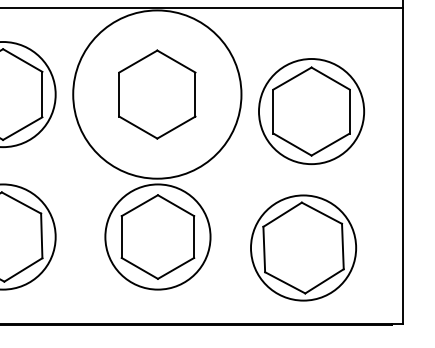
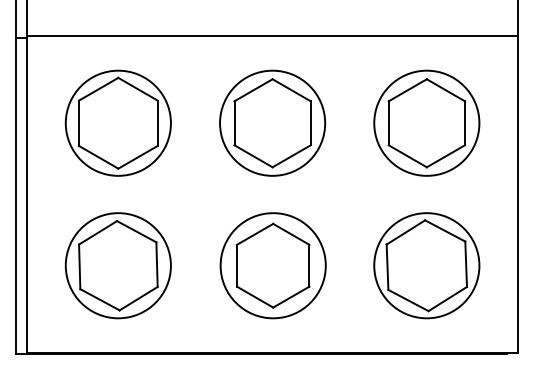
circle: (157, 93) -> (272, 122), size x0.62
part: (311, 110) -> (426, 122), moved
part: (303, 247) -> (426, 265), moved

